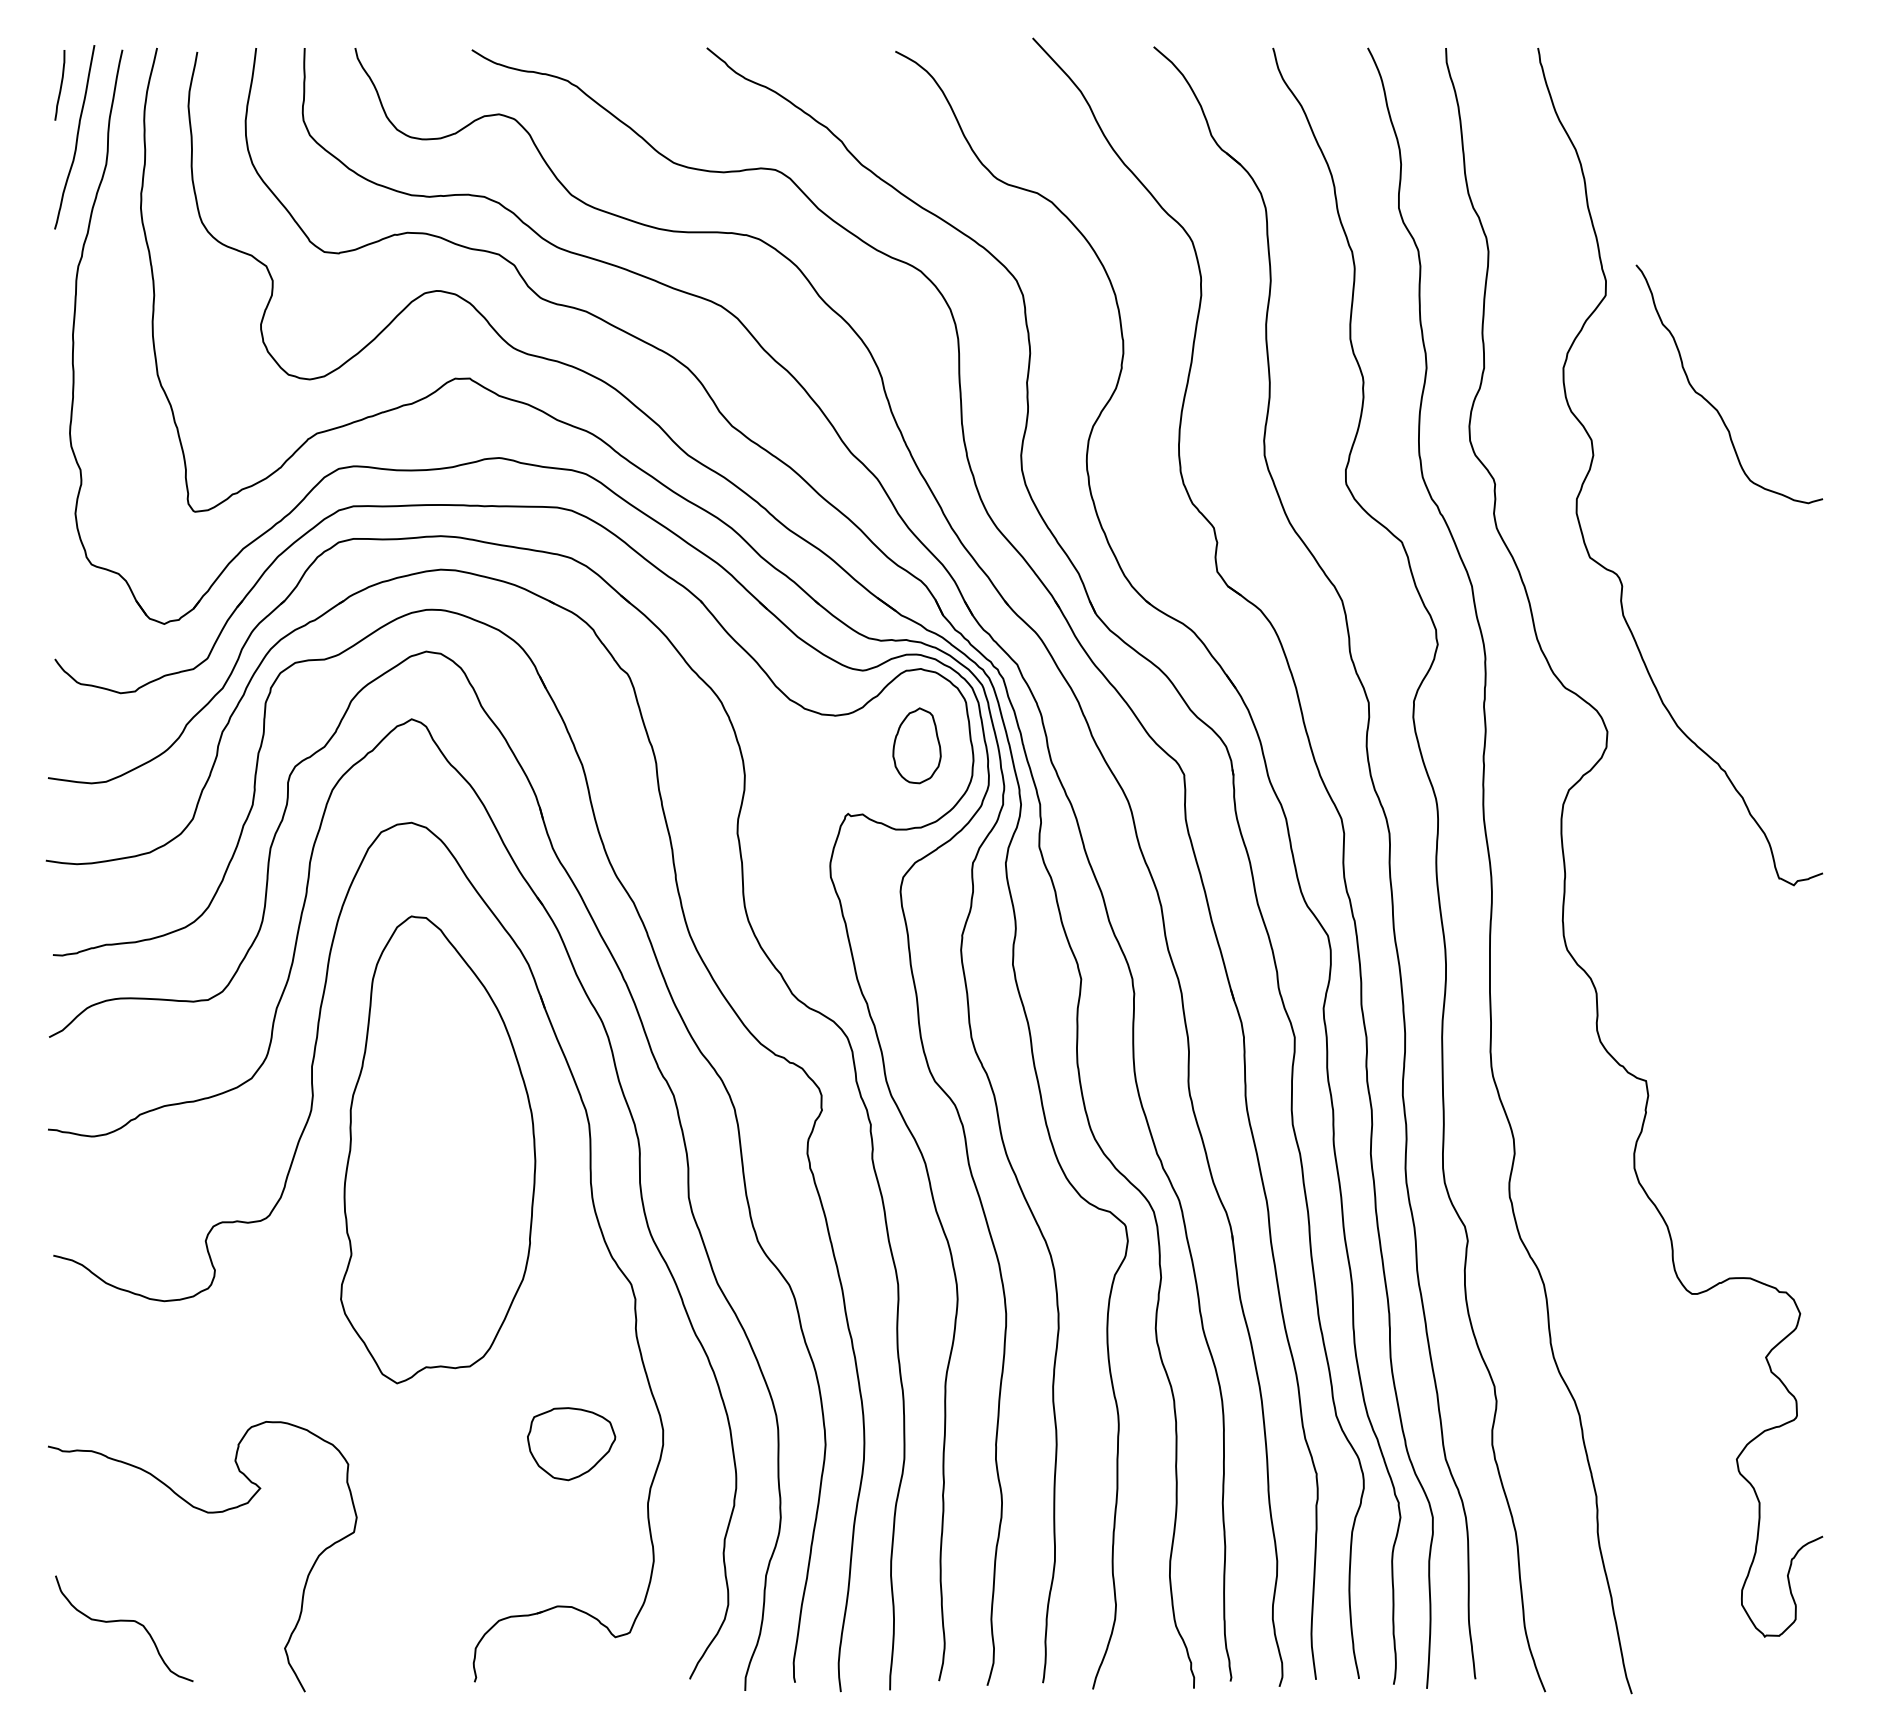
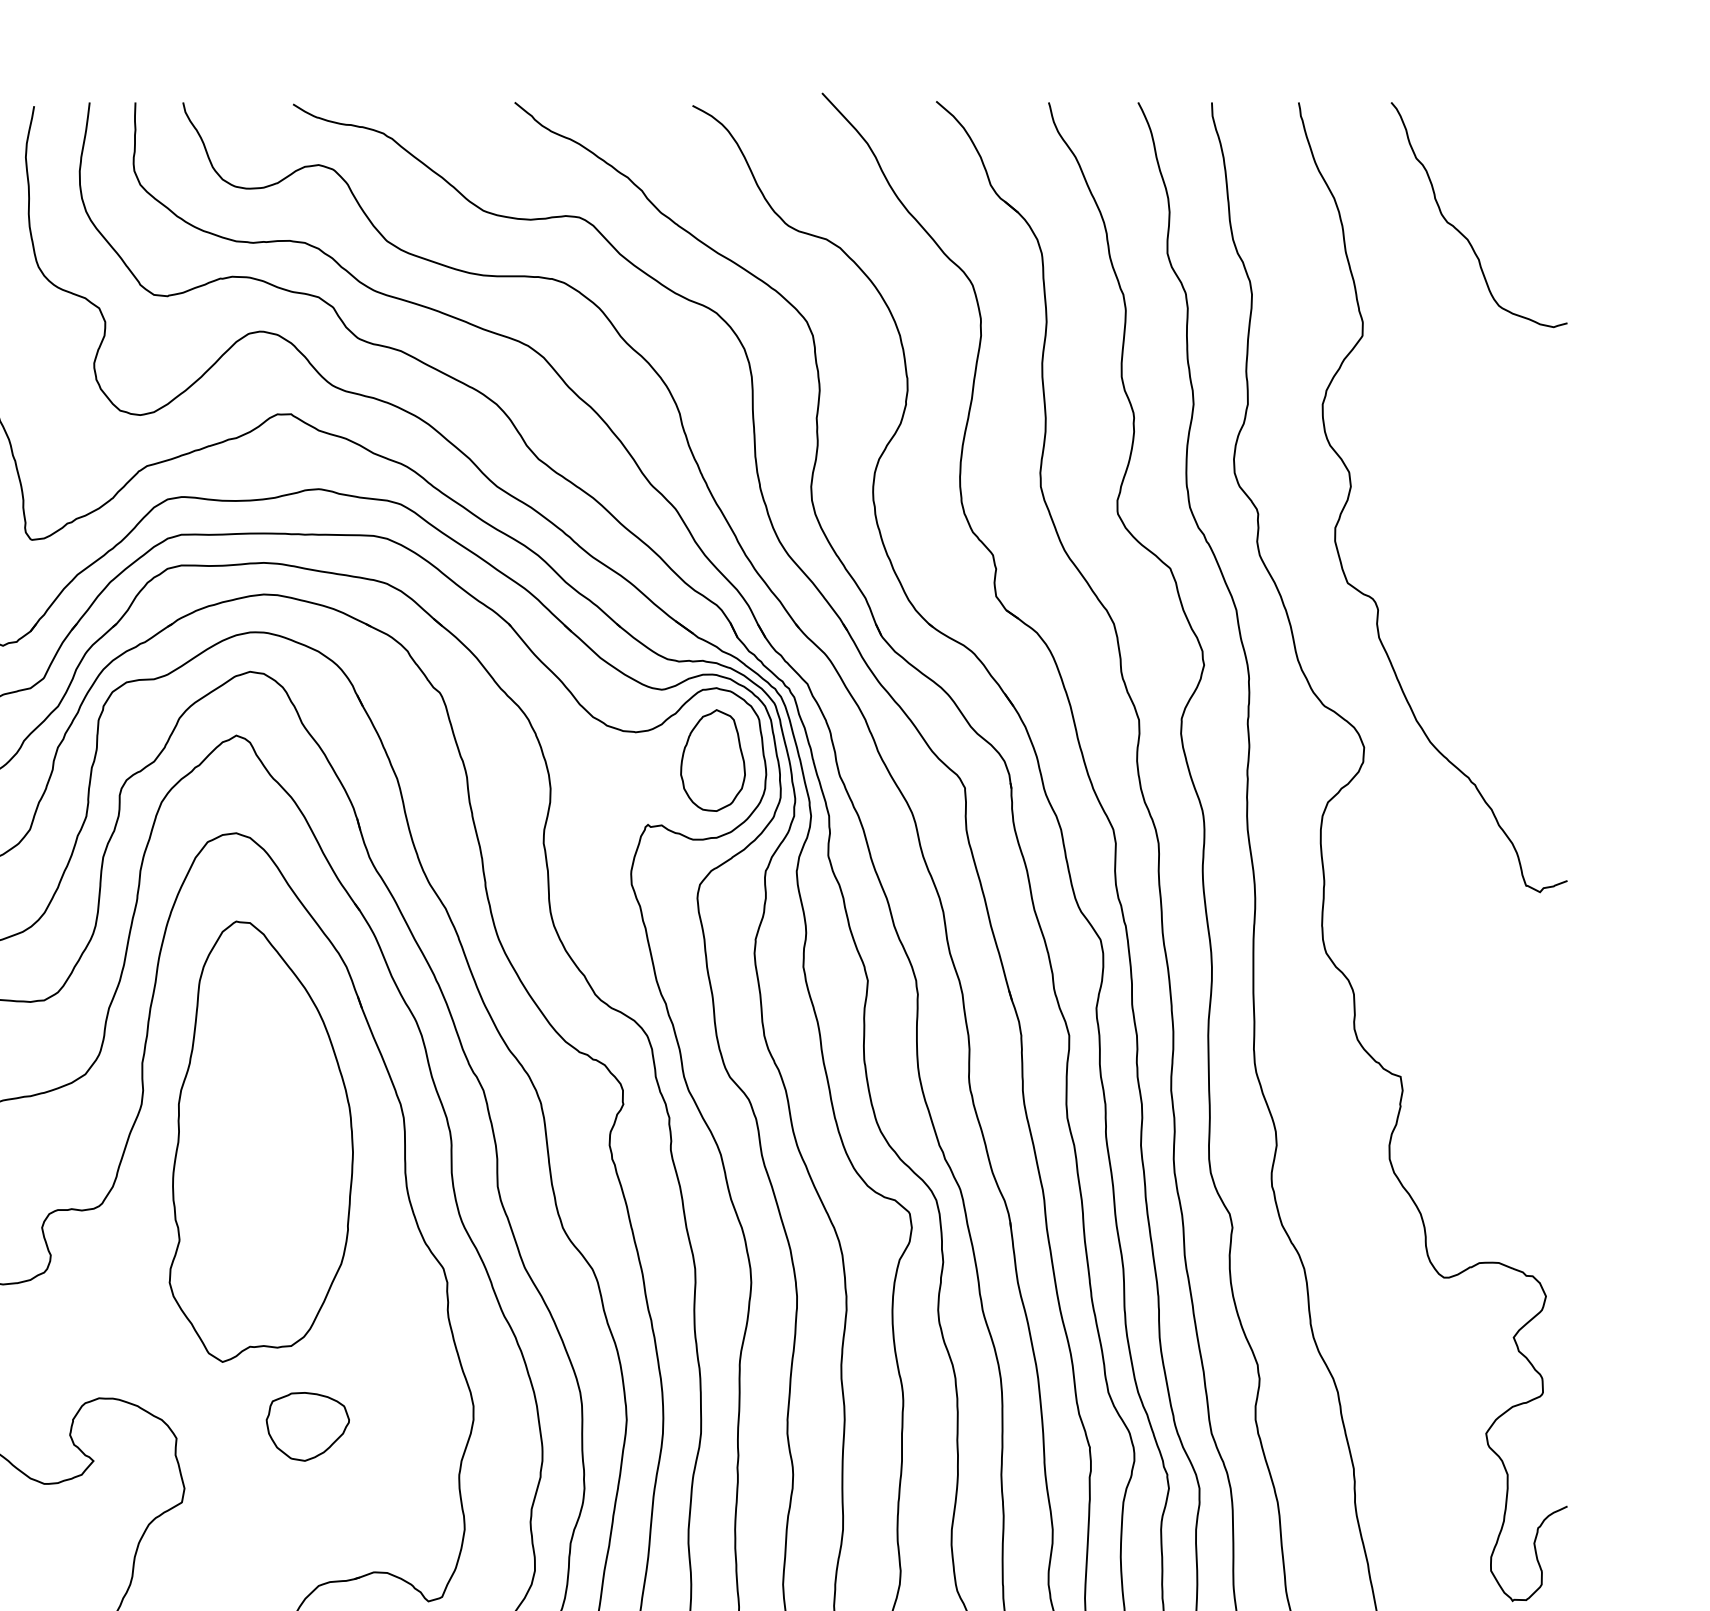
curve: (1710, 402) -> (1461, 232), moved
part: (916, 745) -> (712, 760), size x1.43
part: (571, 1444) -> (307, 1427), moved

